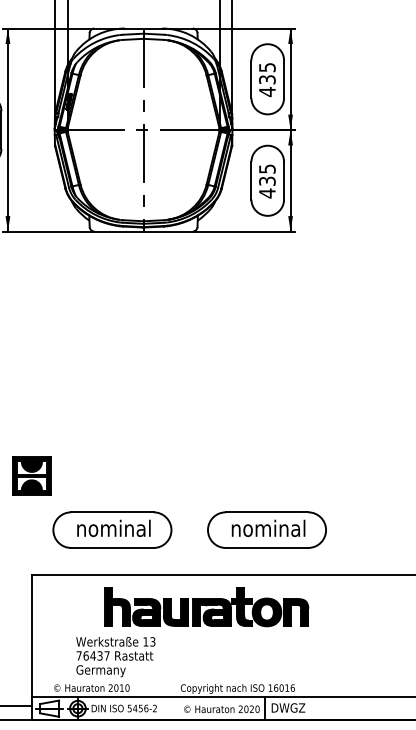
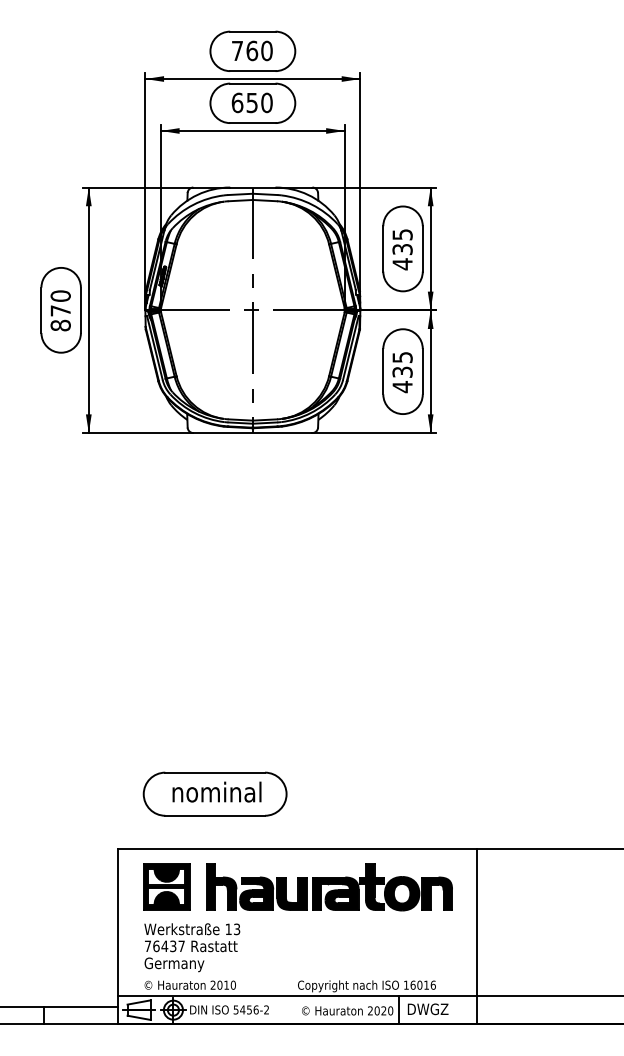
part: (31, 475) -> (166, 886), moved
part: (266, 529) -> (401, 793), removed
line: (328, 647) -> (476, 936), added
text: (116, 656) -> (192, 947), moved

